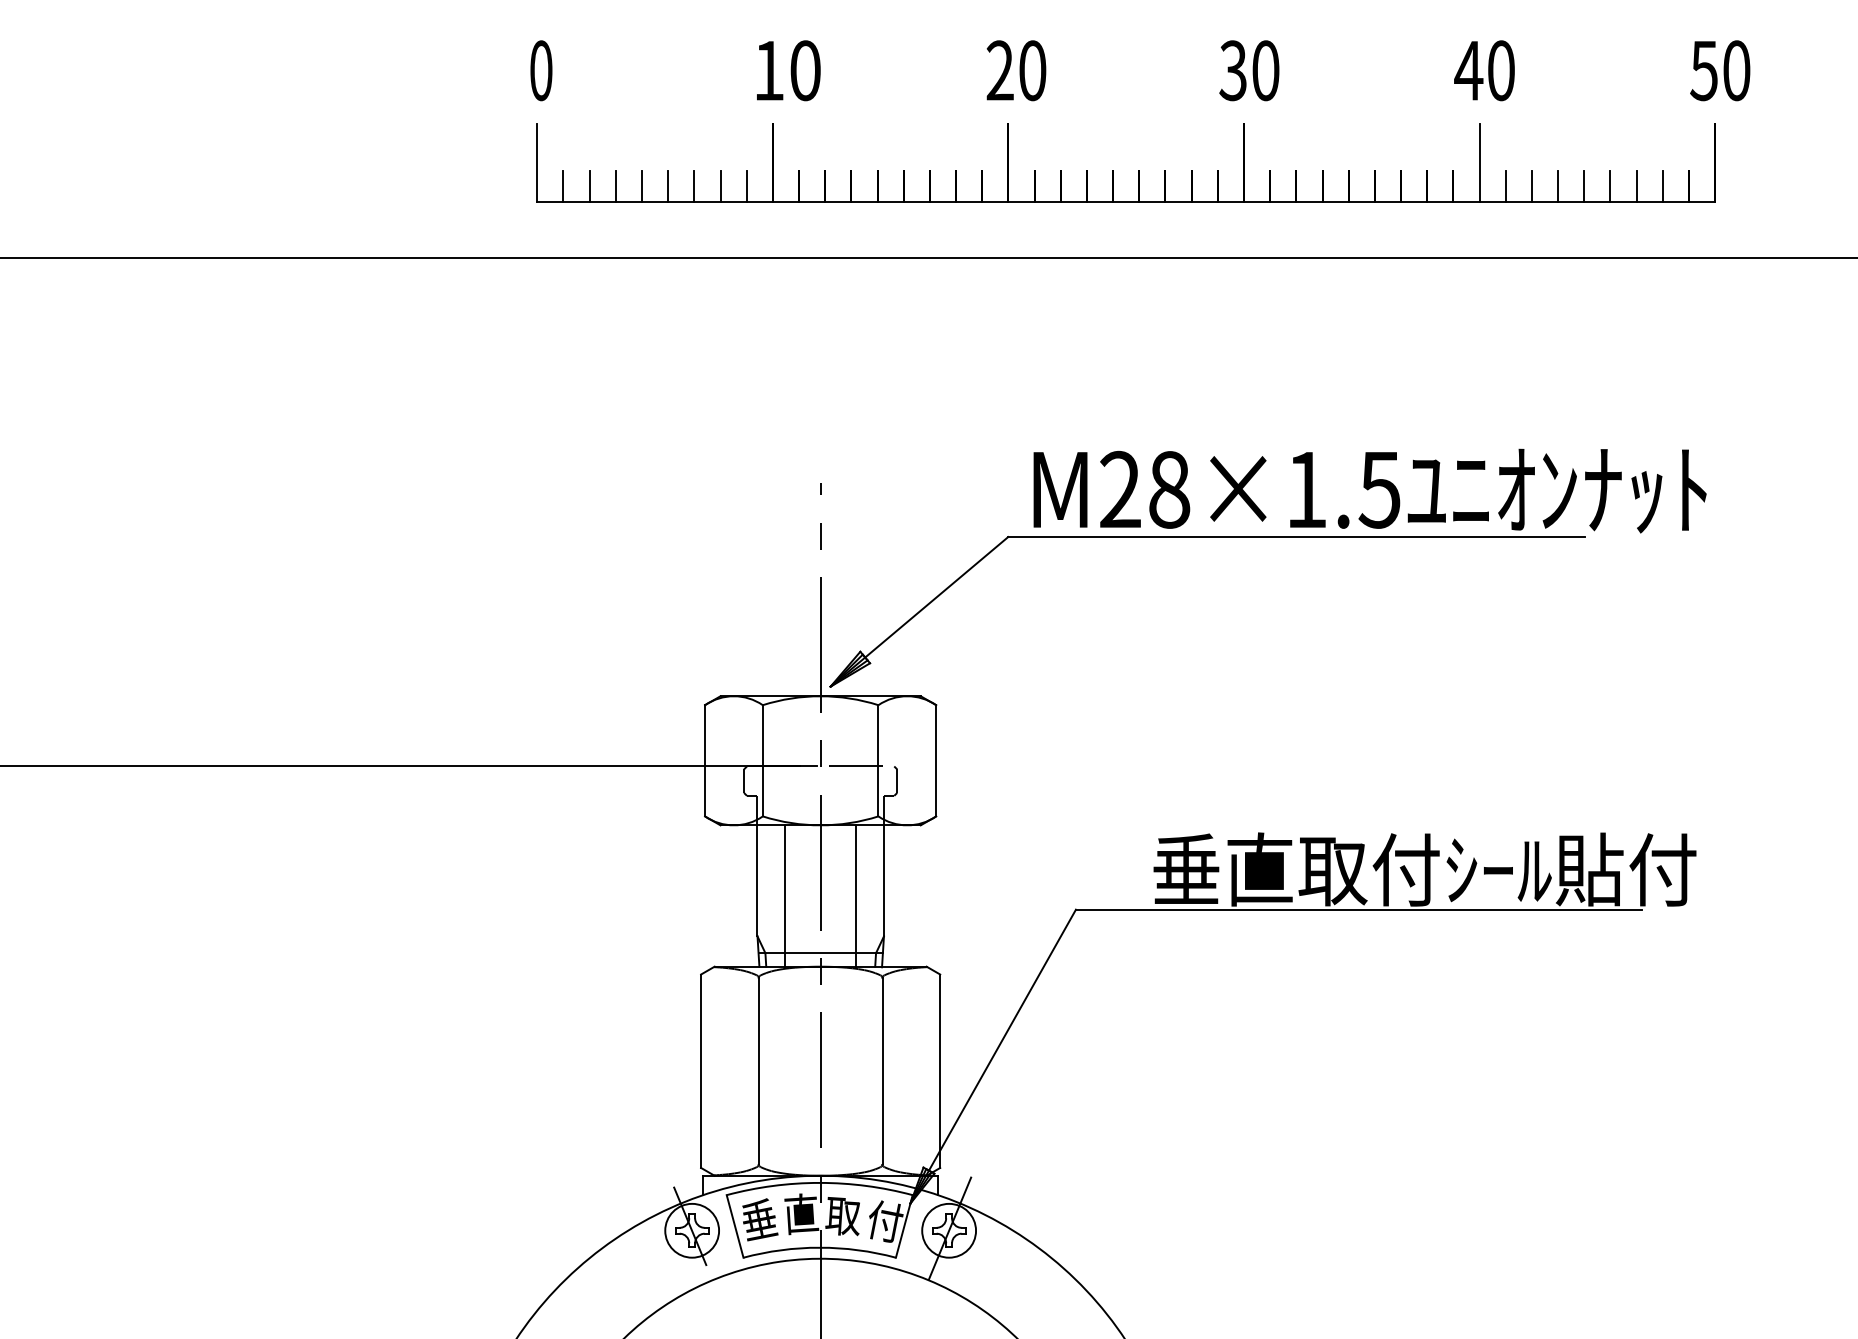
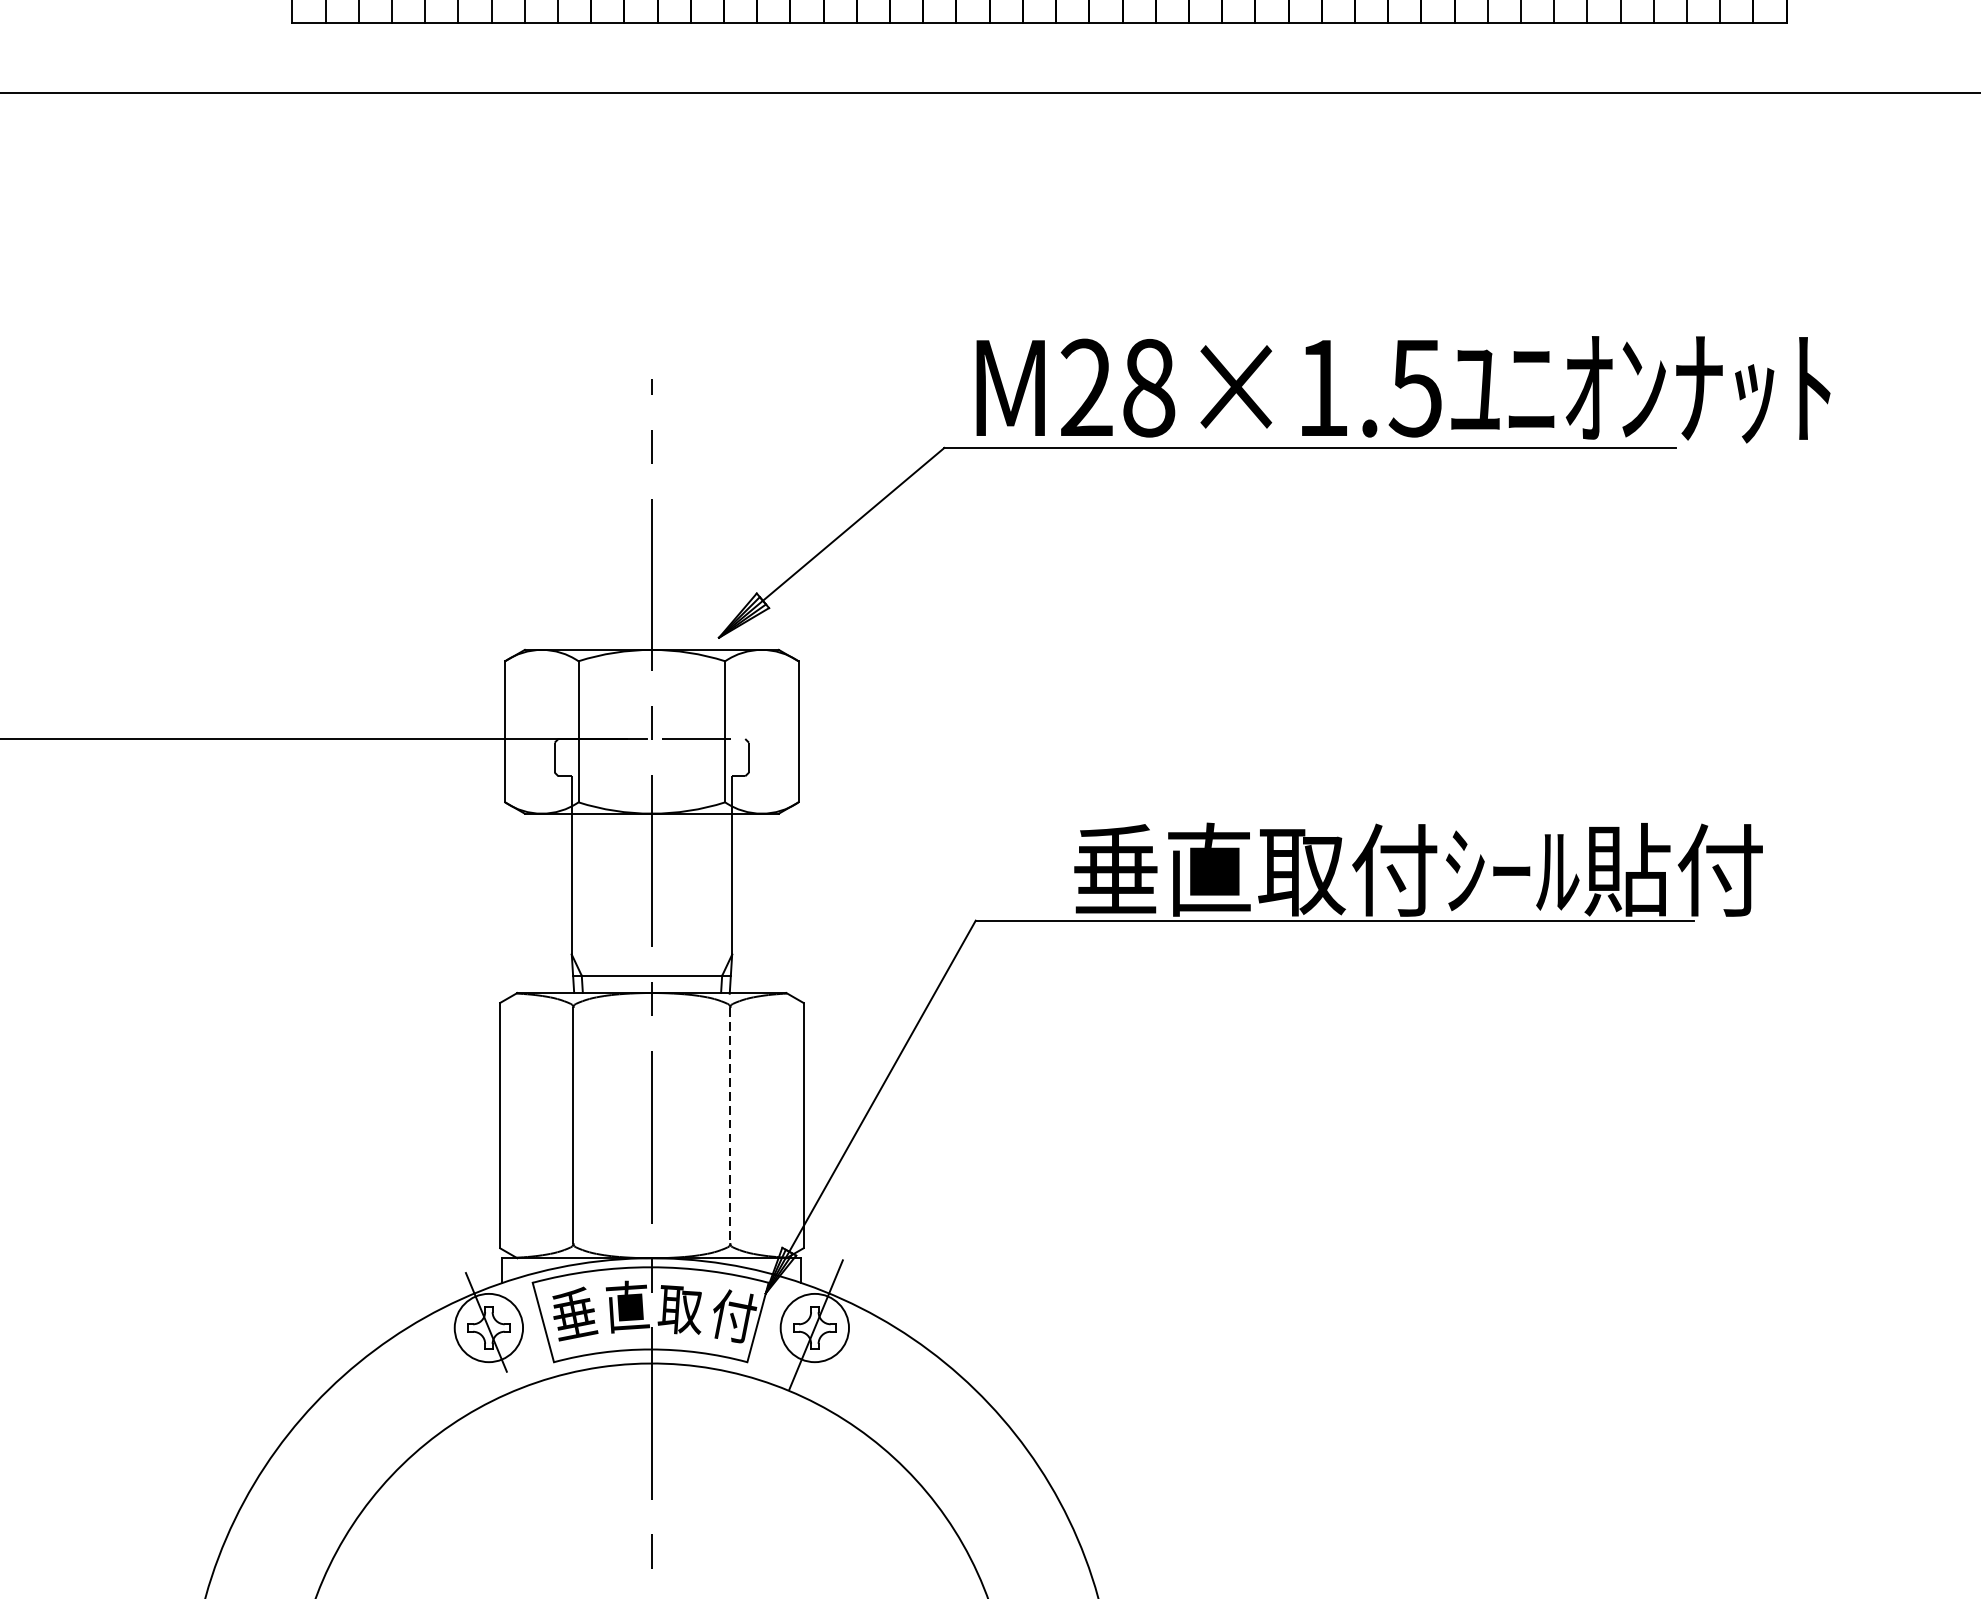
part: (1267, 537) -> (1273, 448), moved
line: (785, 895) -> (607, 902), removed
line: (855, 895) -> (696, 902), removed
line: (882, 1071) -> (730, 1125), solid -> dashed

